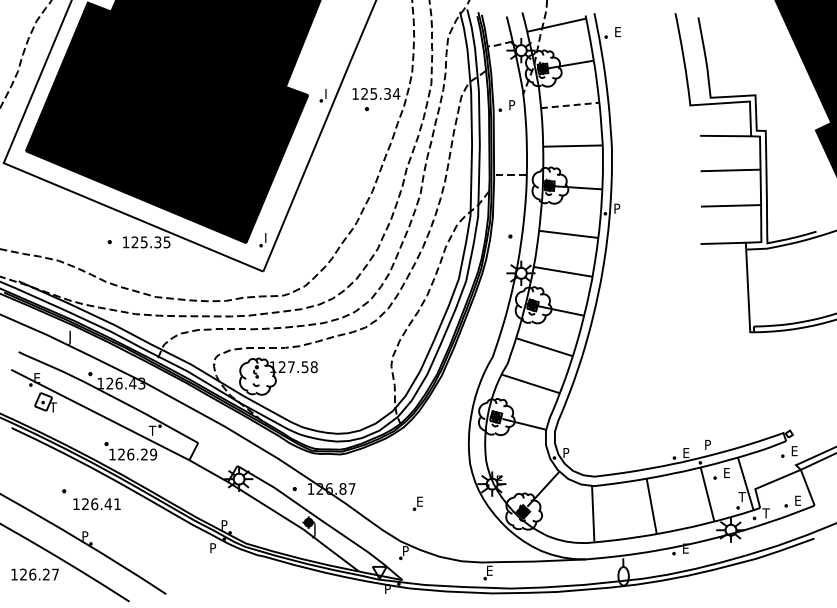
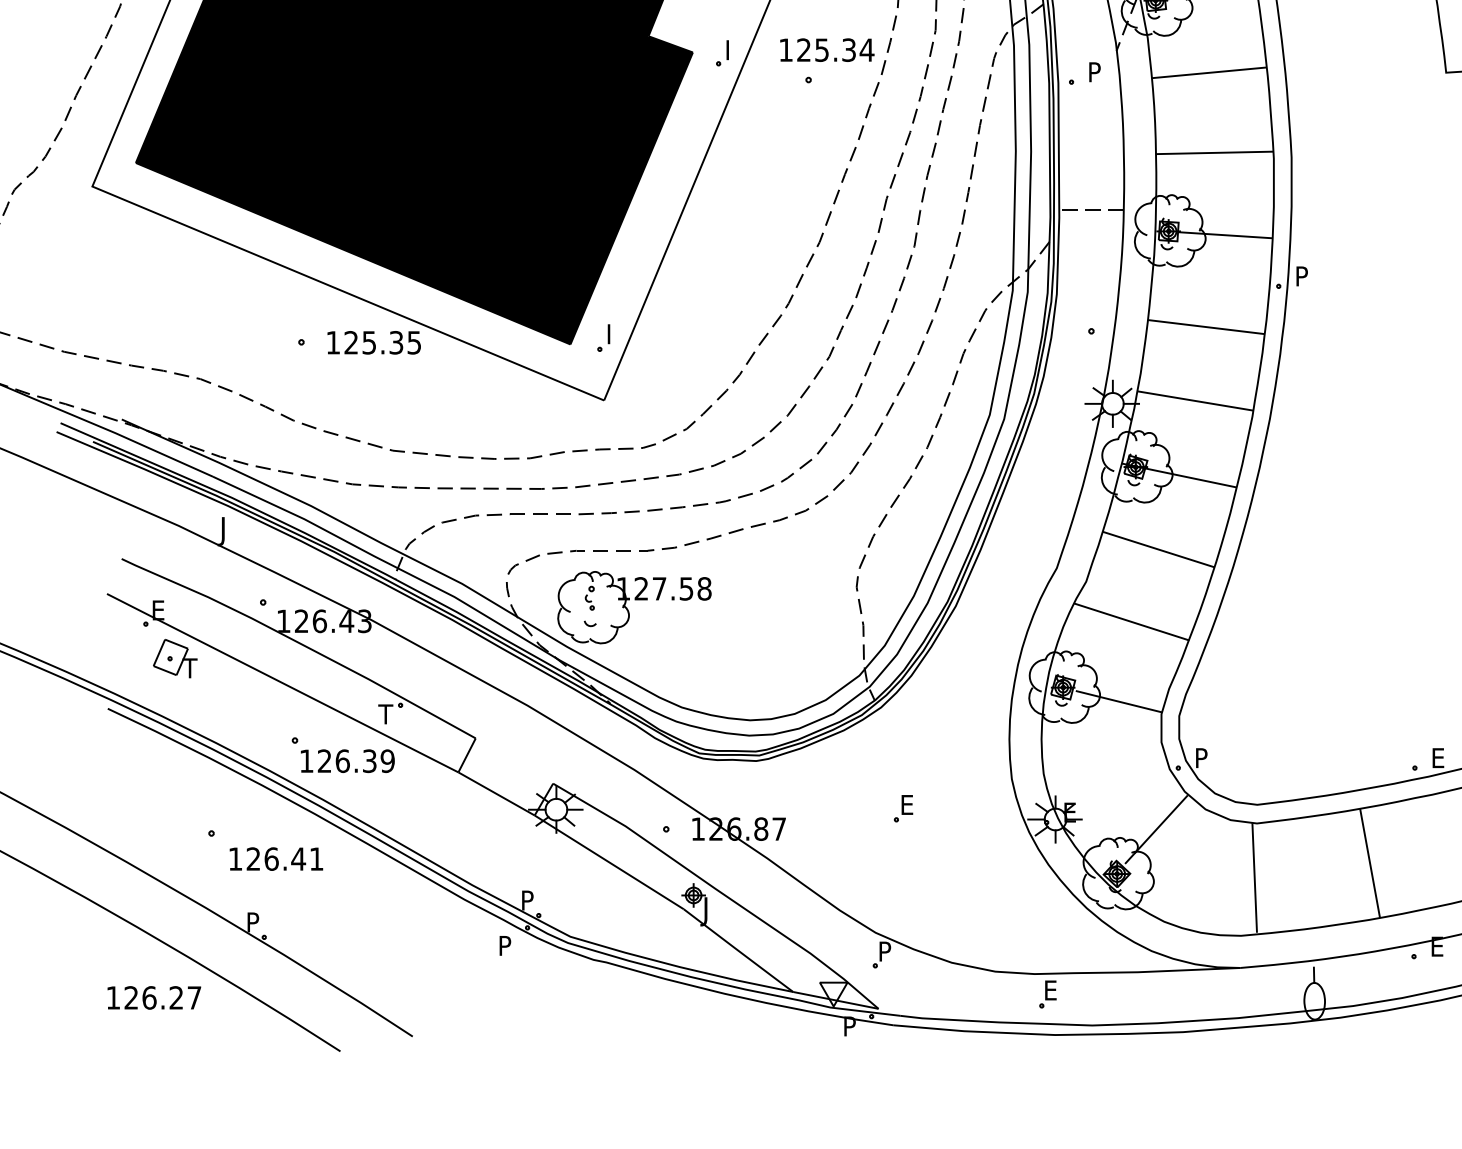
line: (570, 105) -> (1209, 72), dashed -> solid
text: (144, 454) -> (369, 761), 126.29 -> 126.39
part: (417, 503) -> (902, 808), moved

